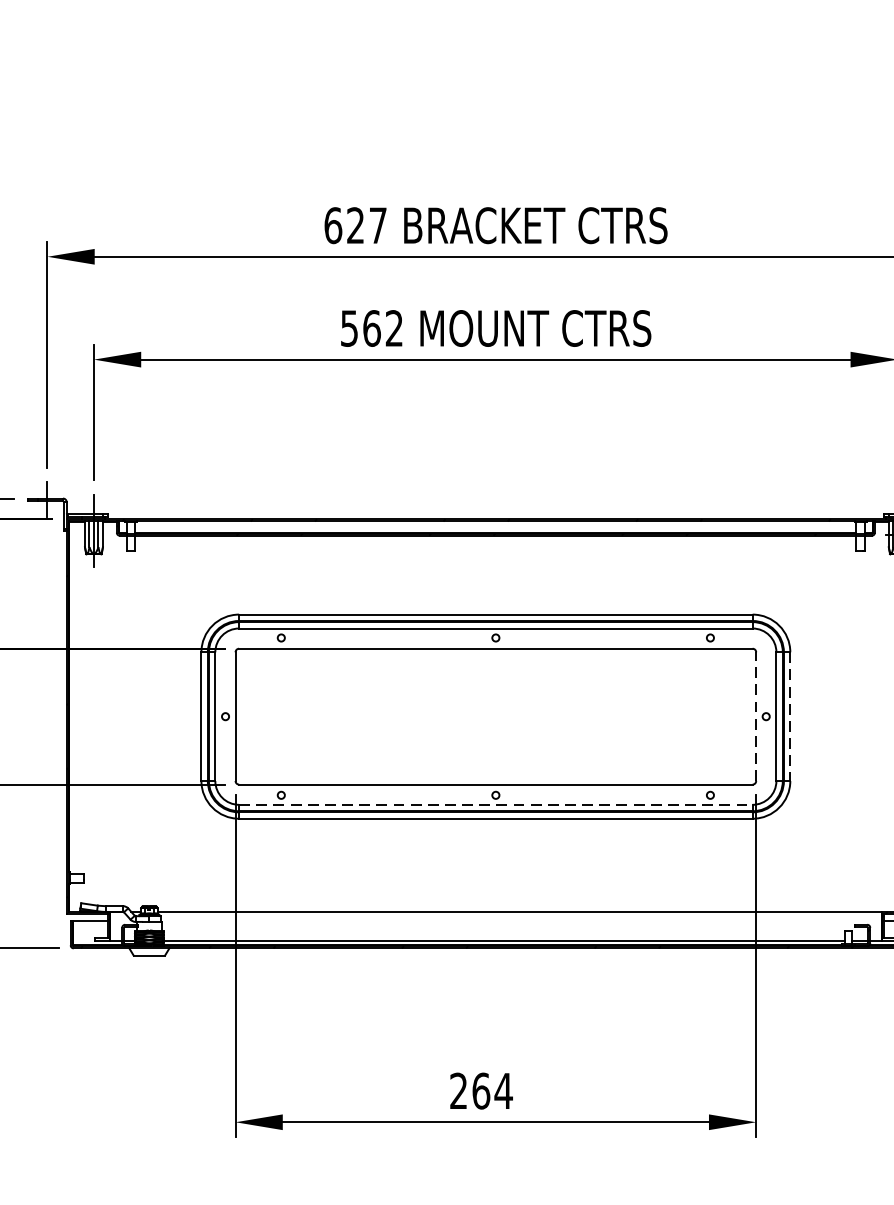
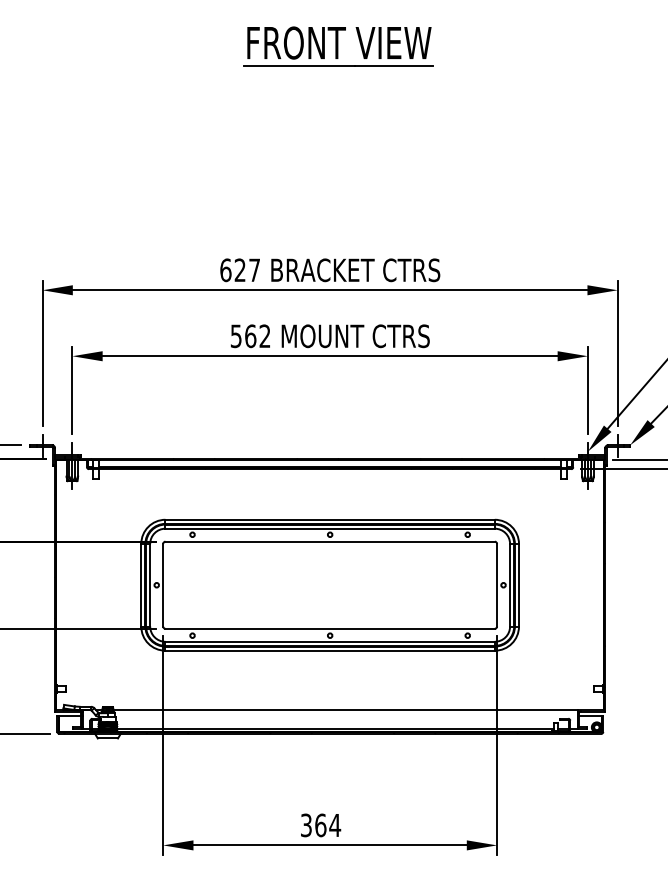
line: (756, 715) -> (497, 584), dashed -> solid
line: (791, 717) -> (519, 585), dashed -> solid
line: (496, 804) -> (330, 641), dashed -> solid
text: (459, 1091) -> (306, 825), 264 -> 364

